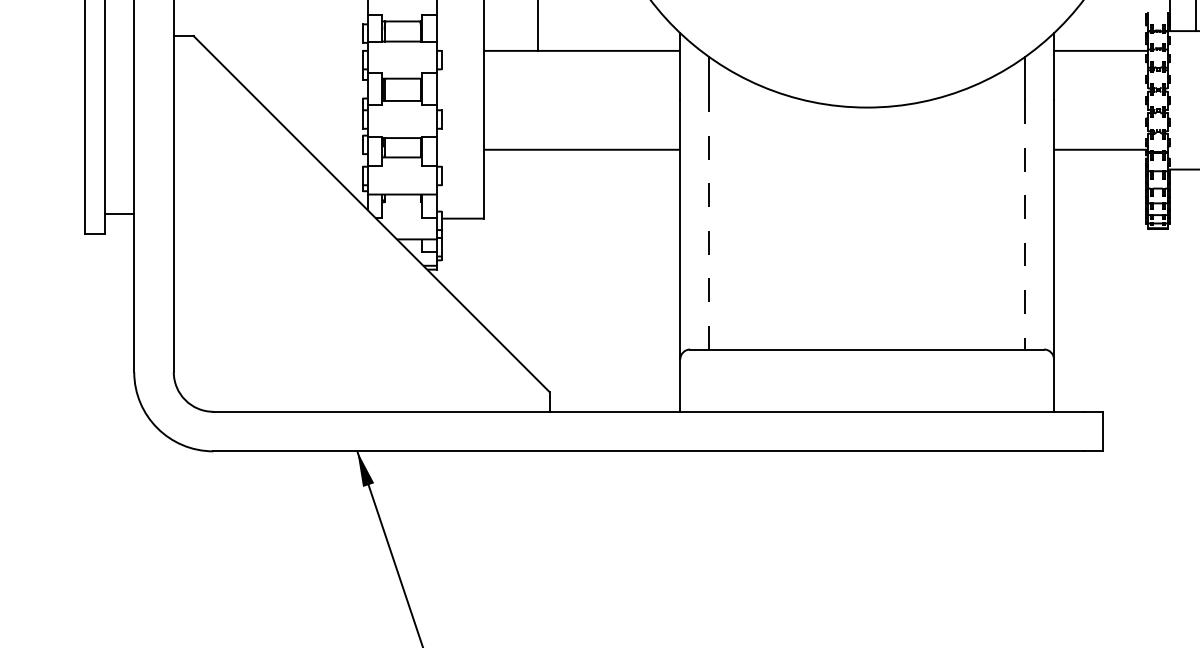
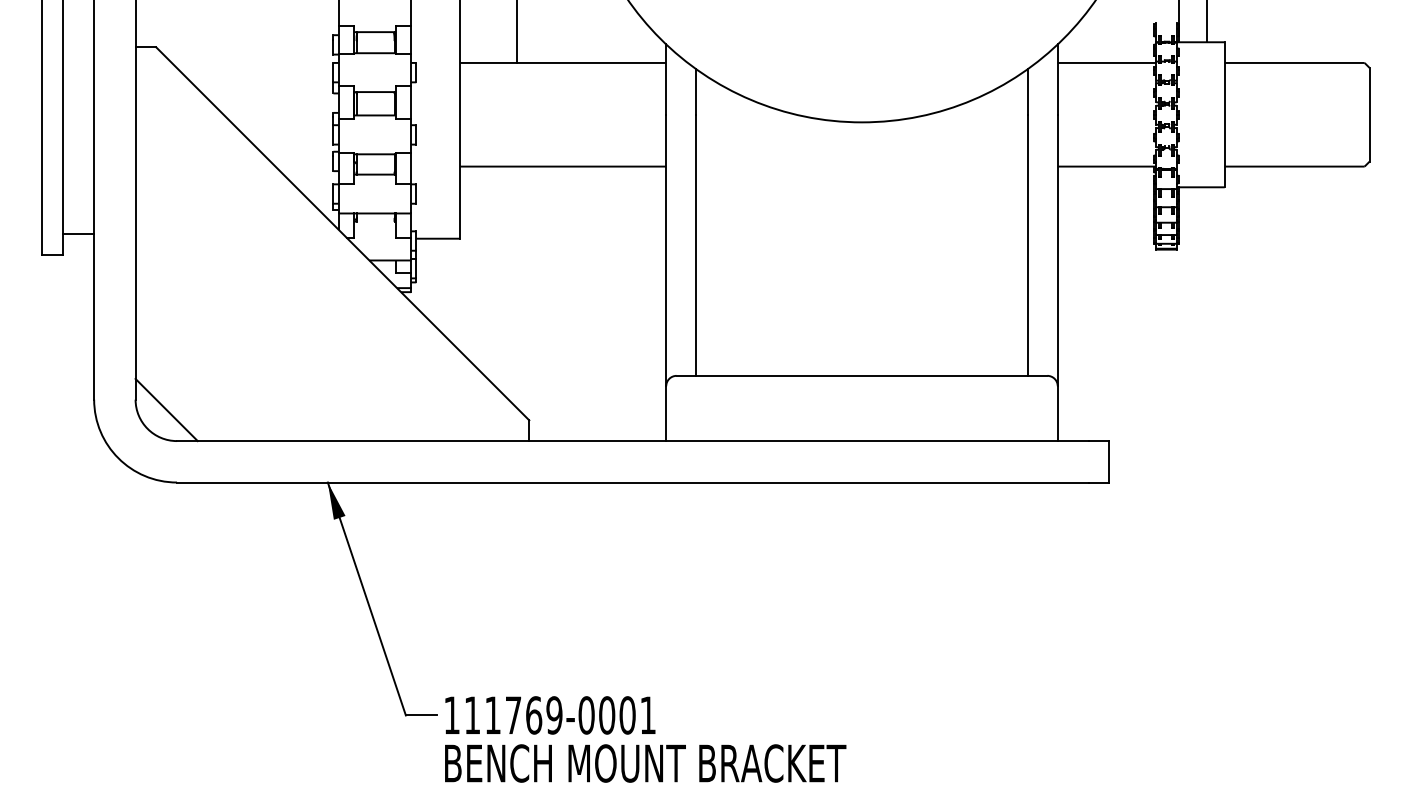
line: (709, 225) -> (696, 245), dashed -> solid
line: (1025, 225) -> (1027, 245), dashed -> solid
line: (203, 381) -> (166, 409), added

